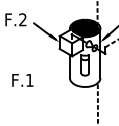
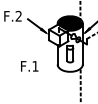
text: (22, 80) -> (29, 66), moved

